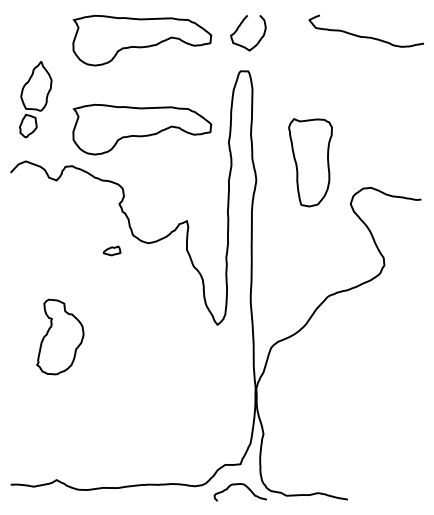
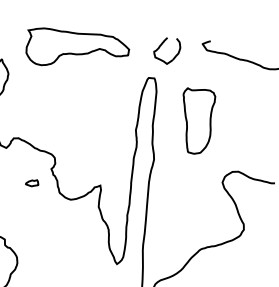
part: (240, 26) -> (161, 45), moved
part: (142, 129) -> (72, 115), removed
part: (310, 162) -> (197, 121), moved
part: (111, 250) -> (31, 182), moved

